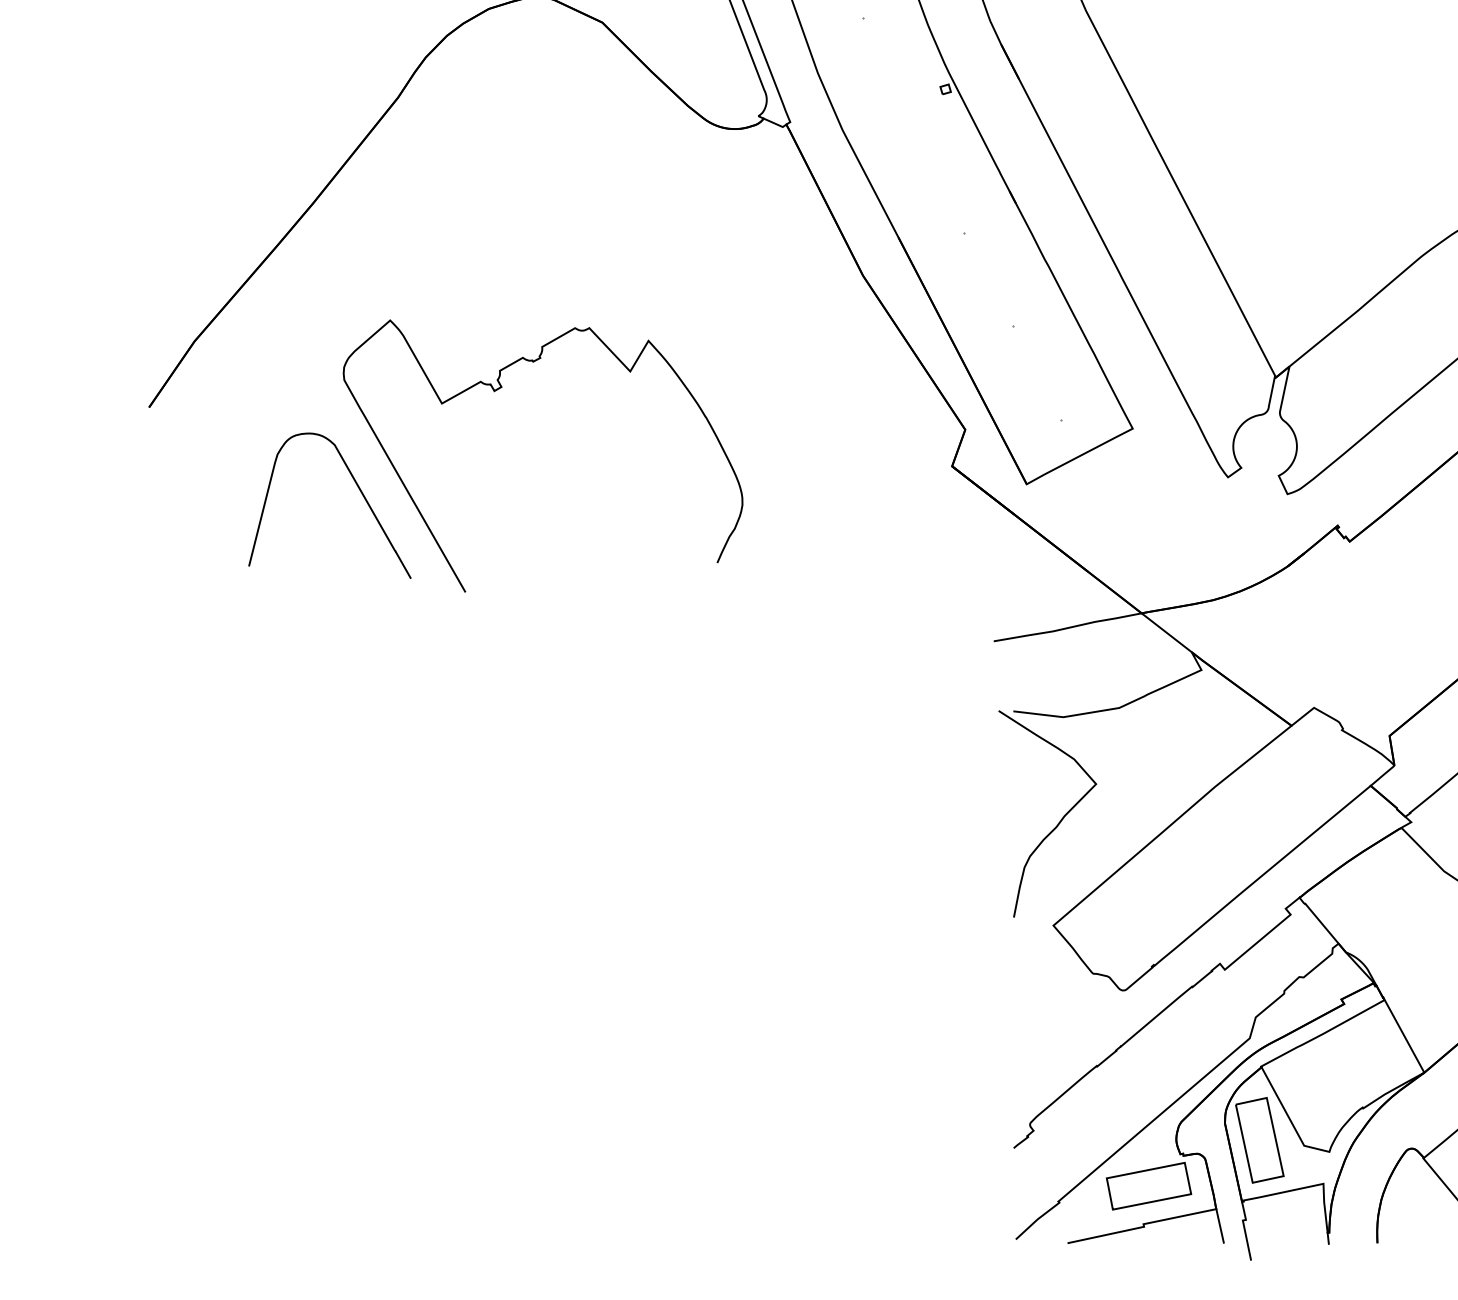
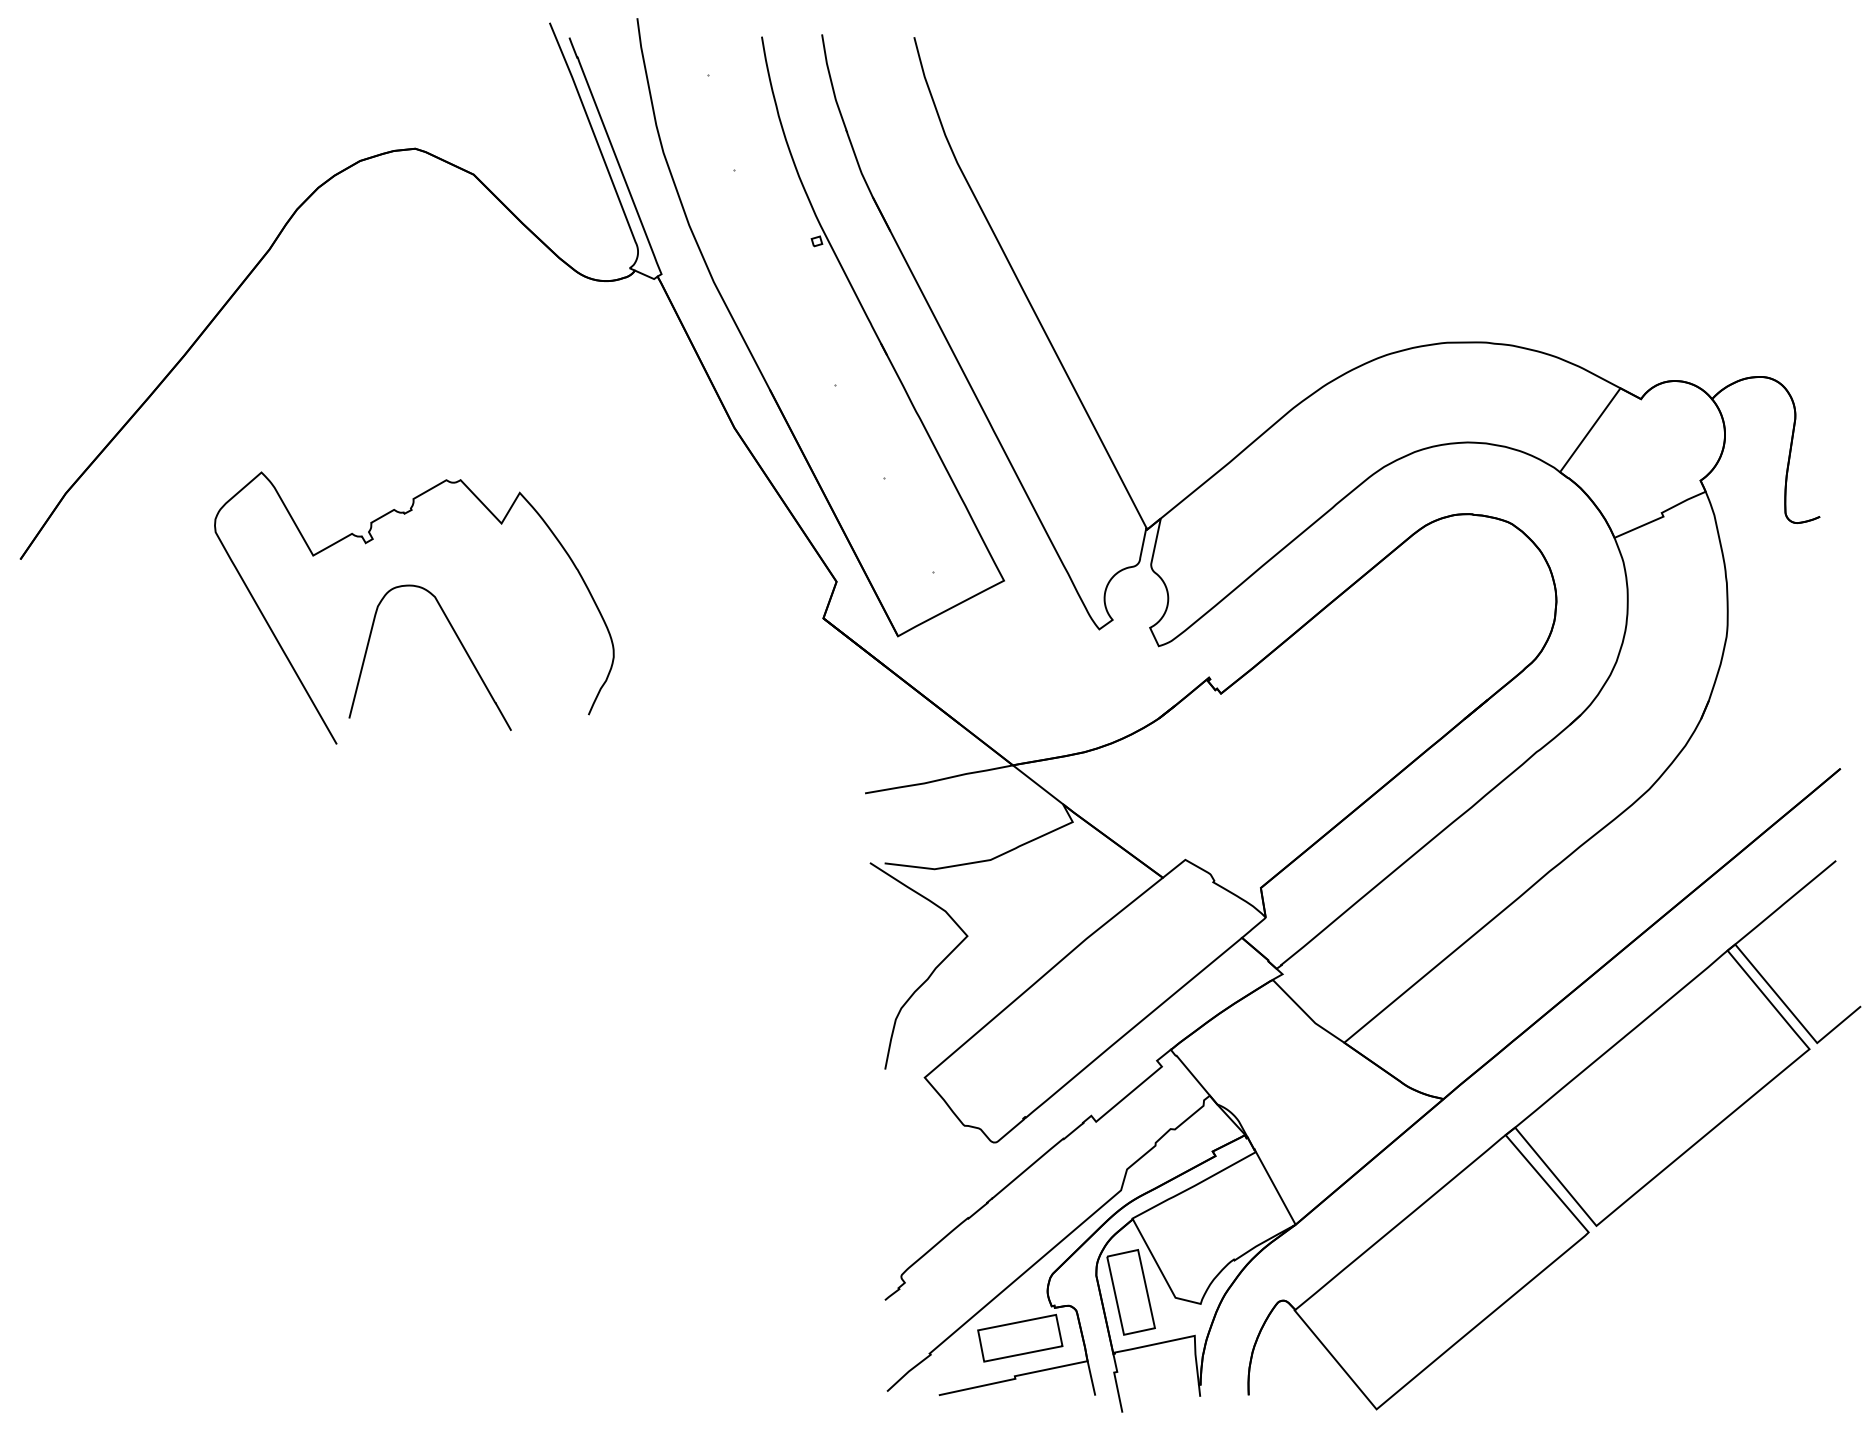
curve: (359, 490) -> (459, 642), moved

